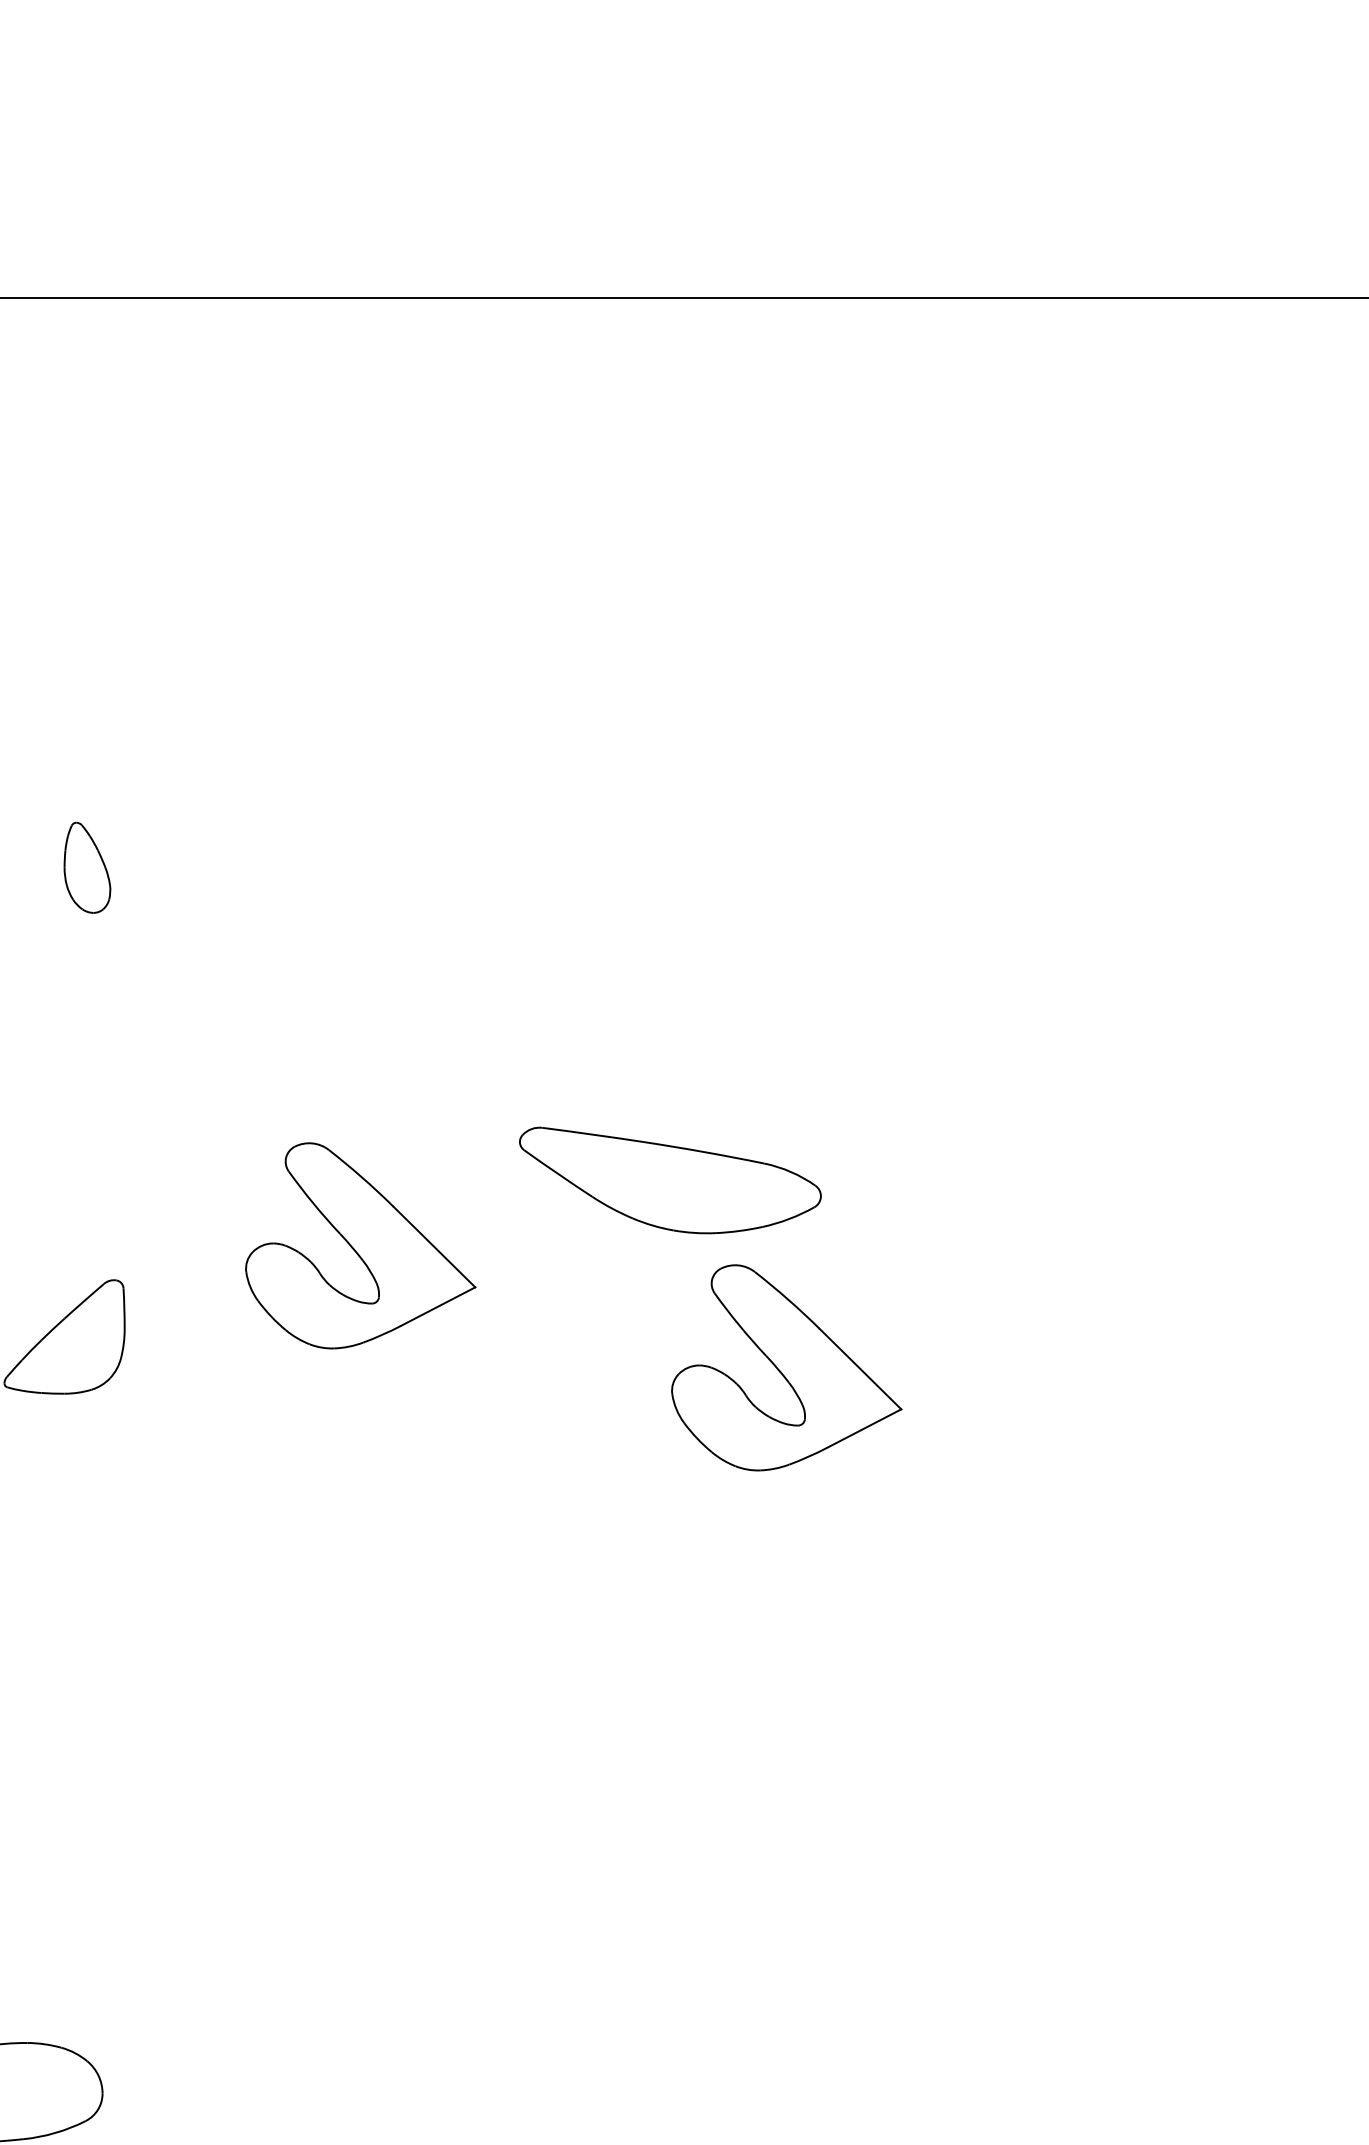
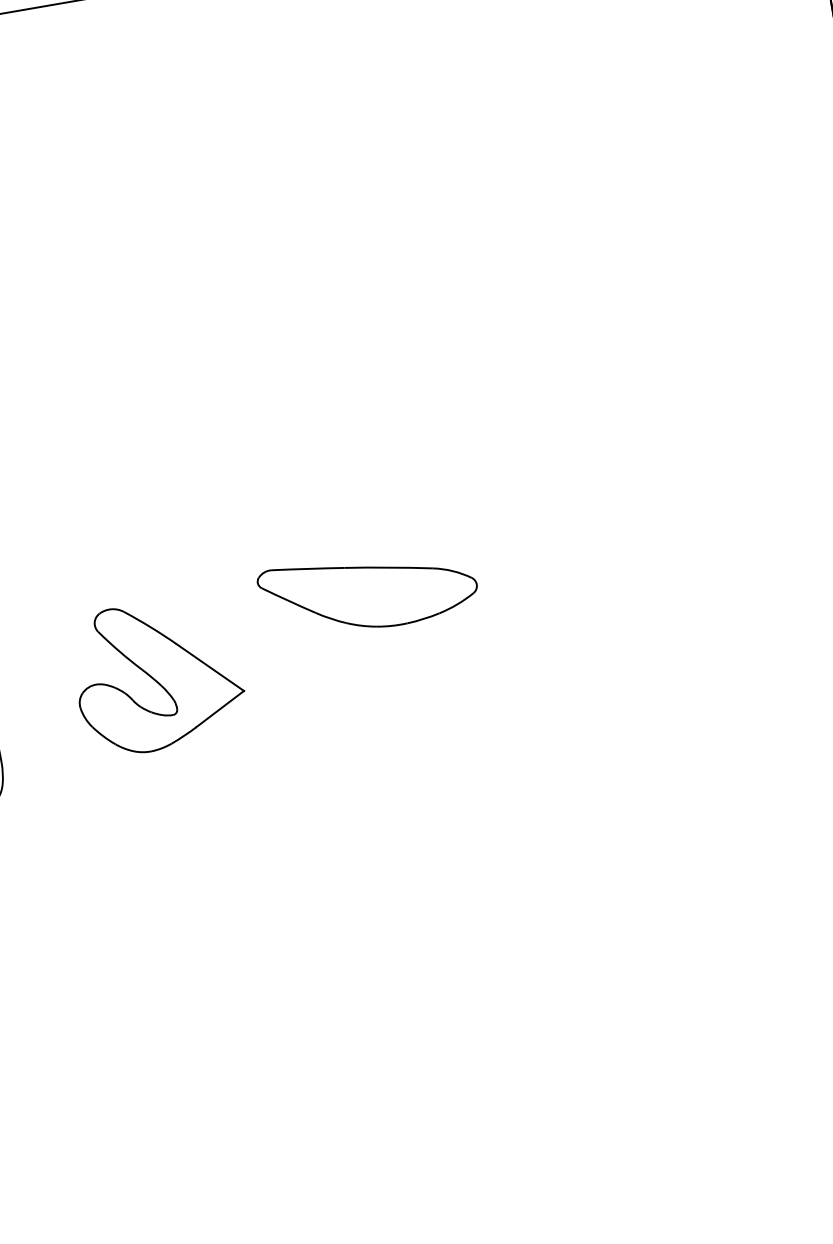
part: (786, 1367) -> (473, 709), removed

